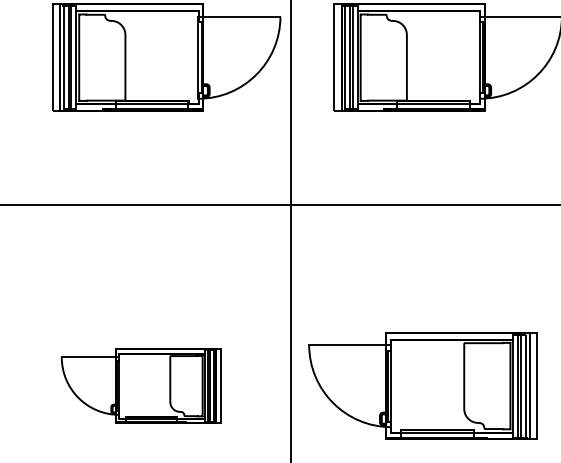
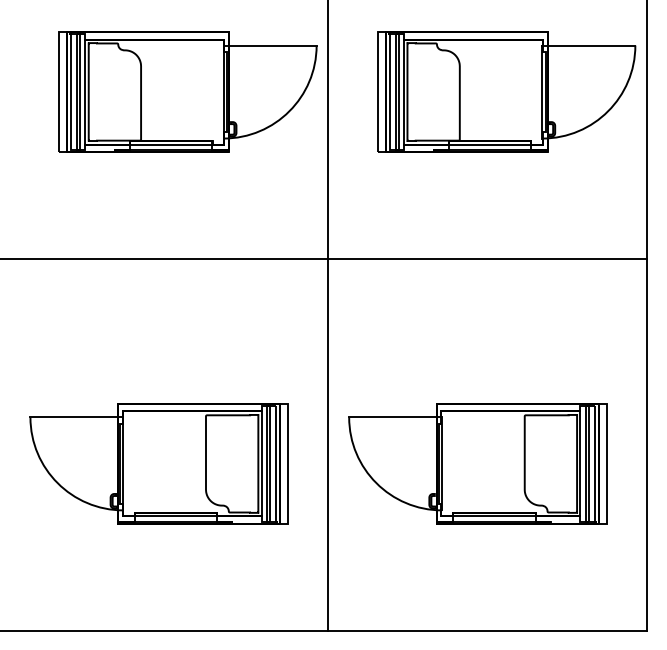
part: (140, 385) -> (158, 463), size x1.43

